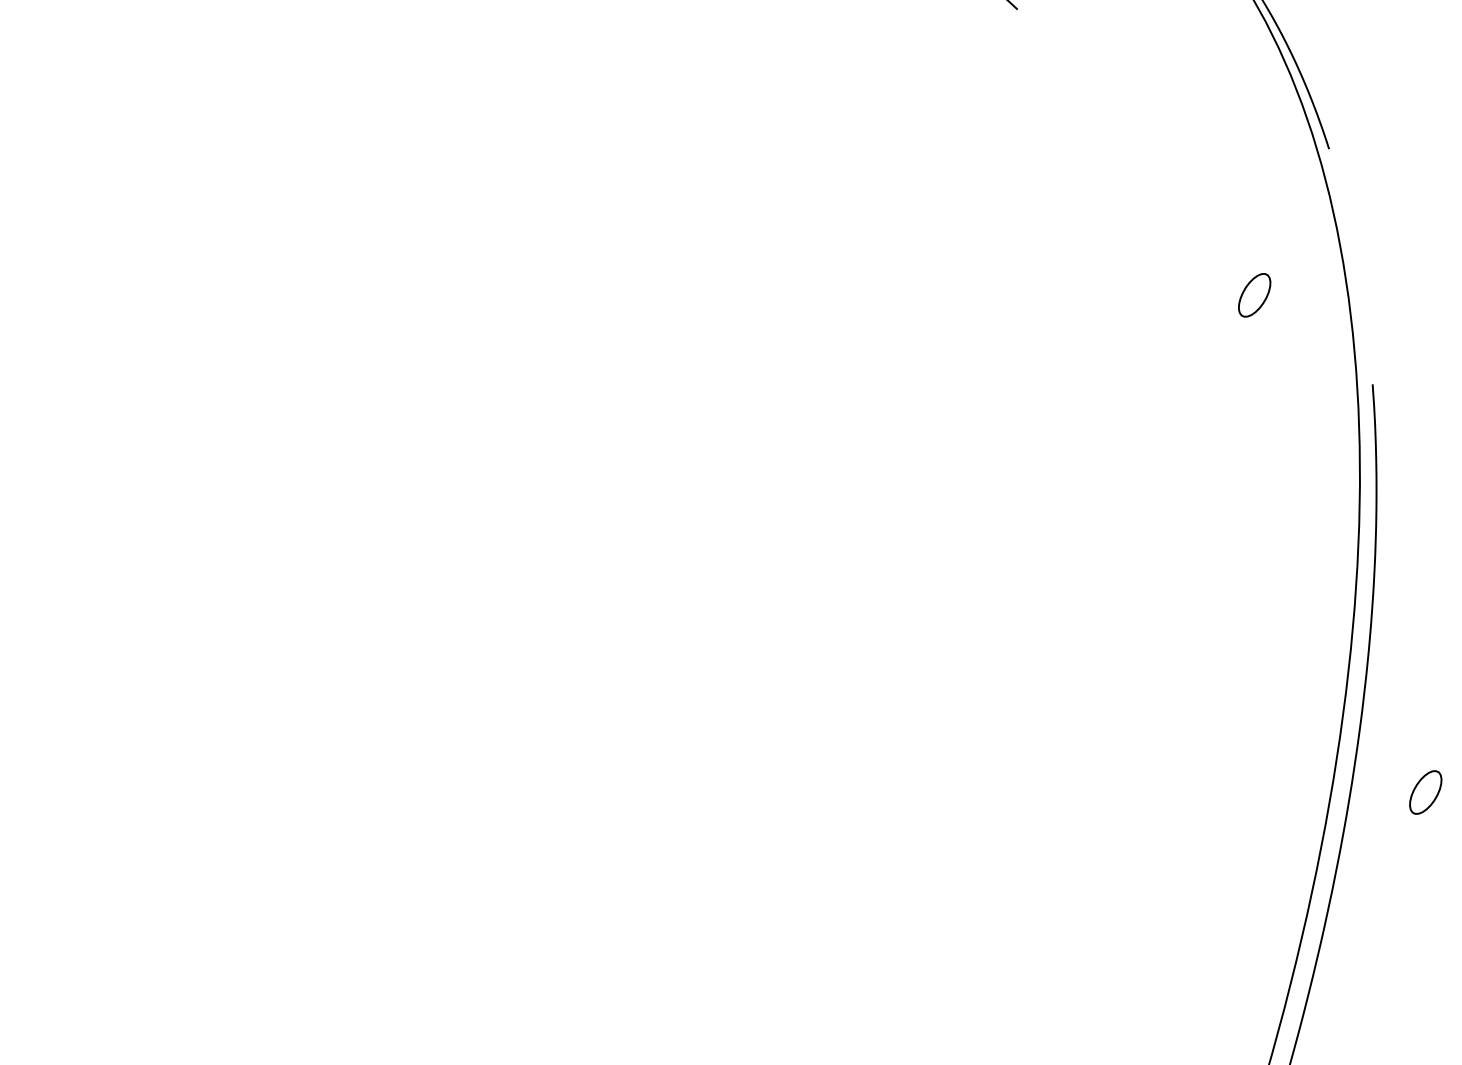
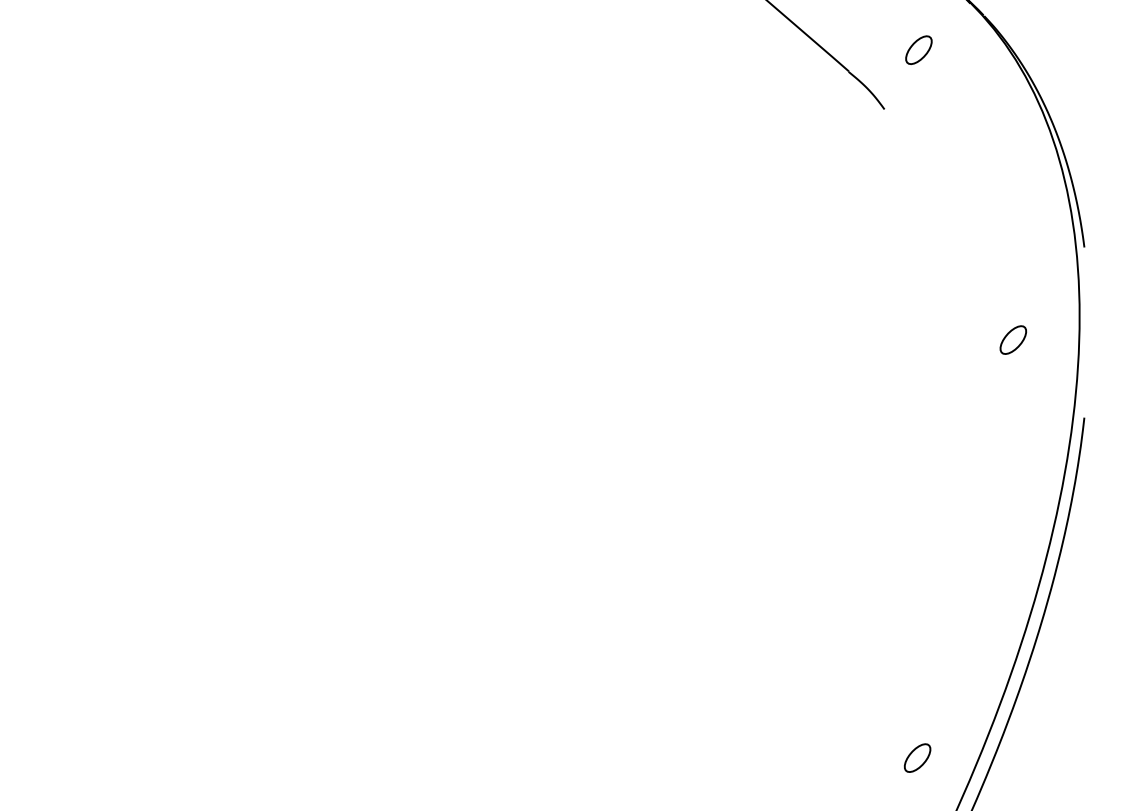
part: (1425, 791) -> (917, 757), moved

